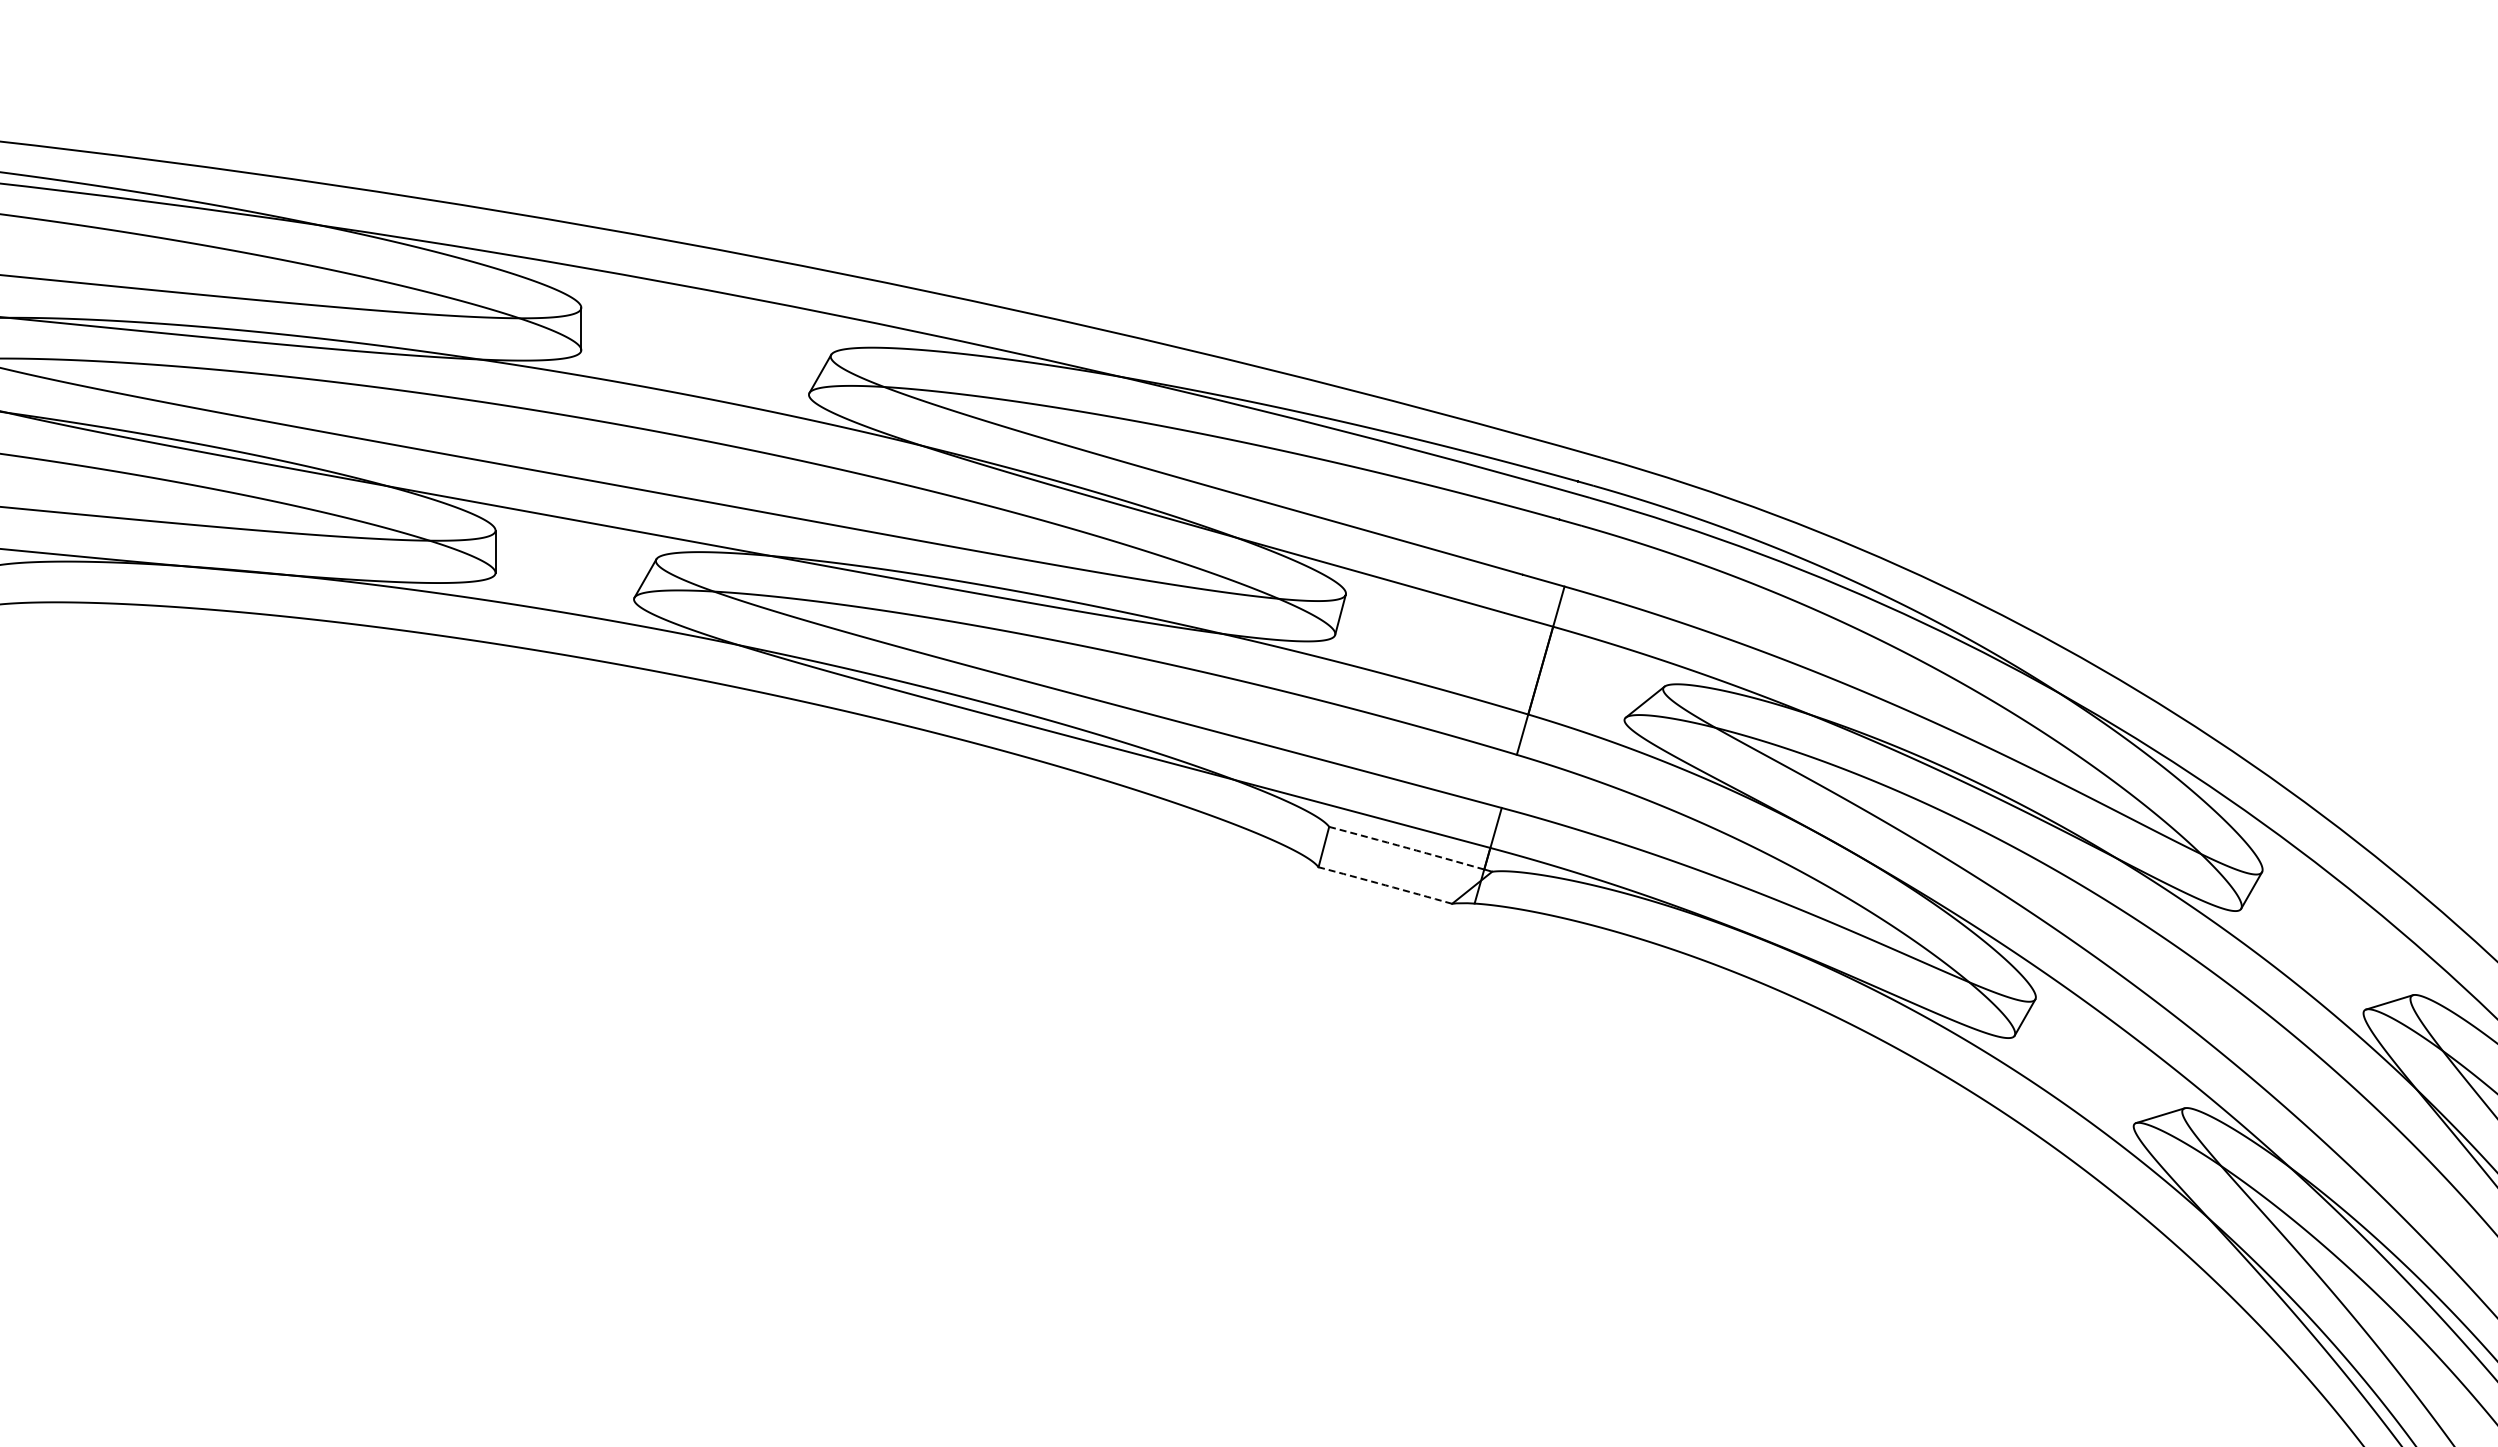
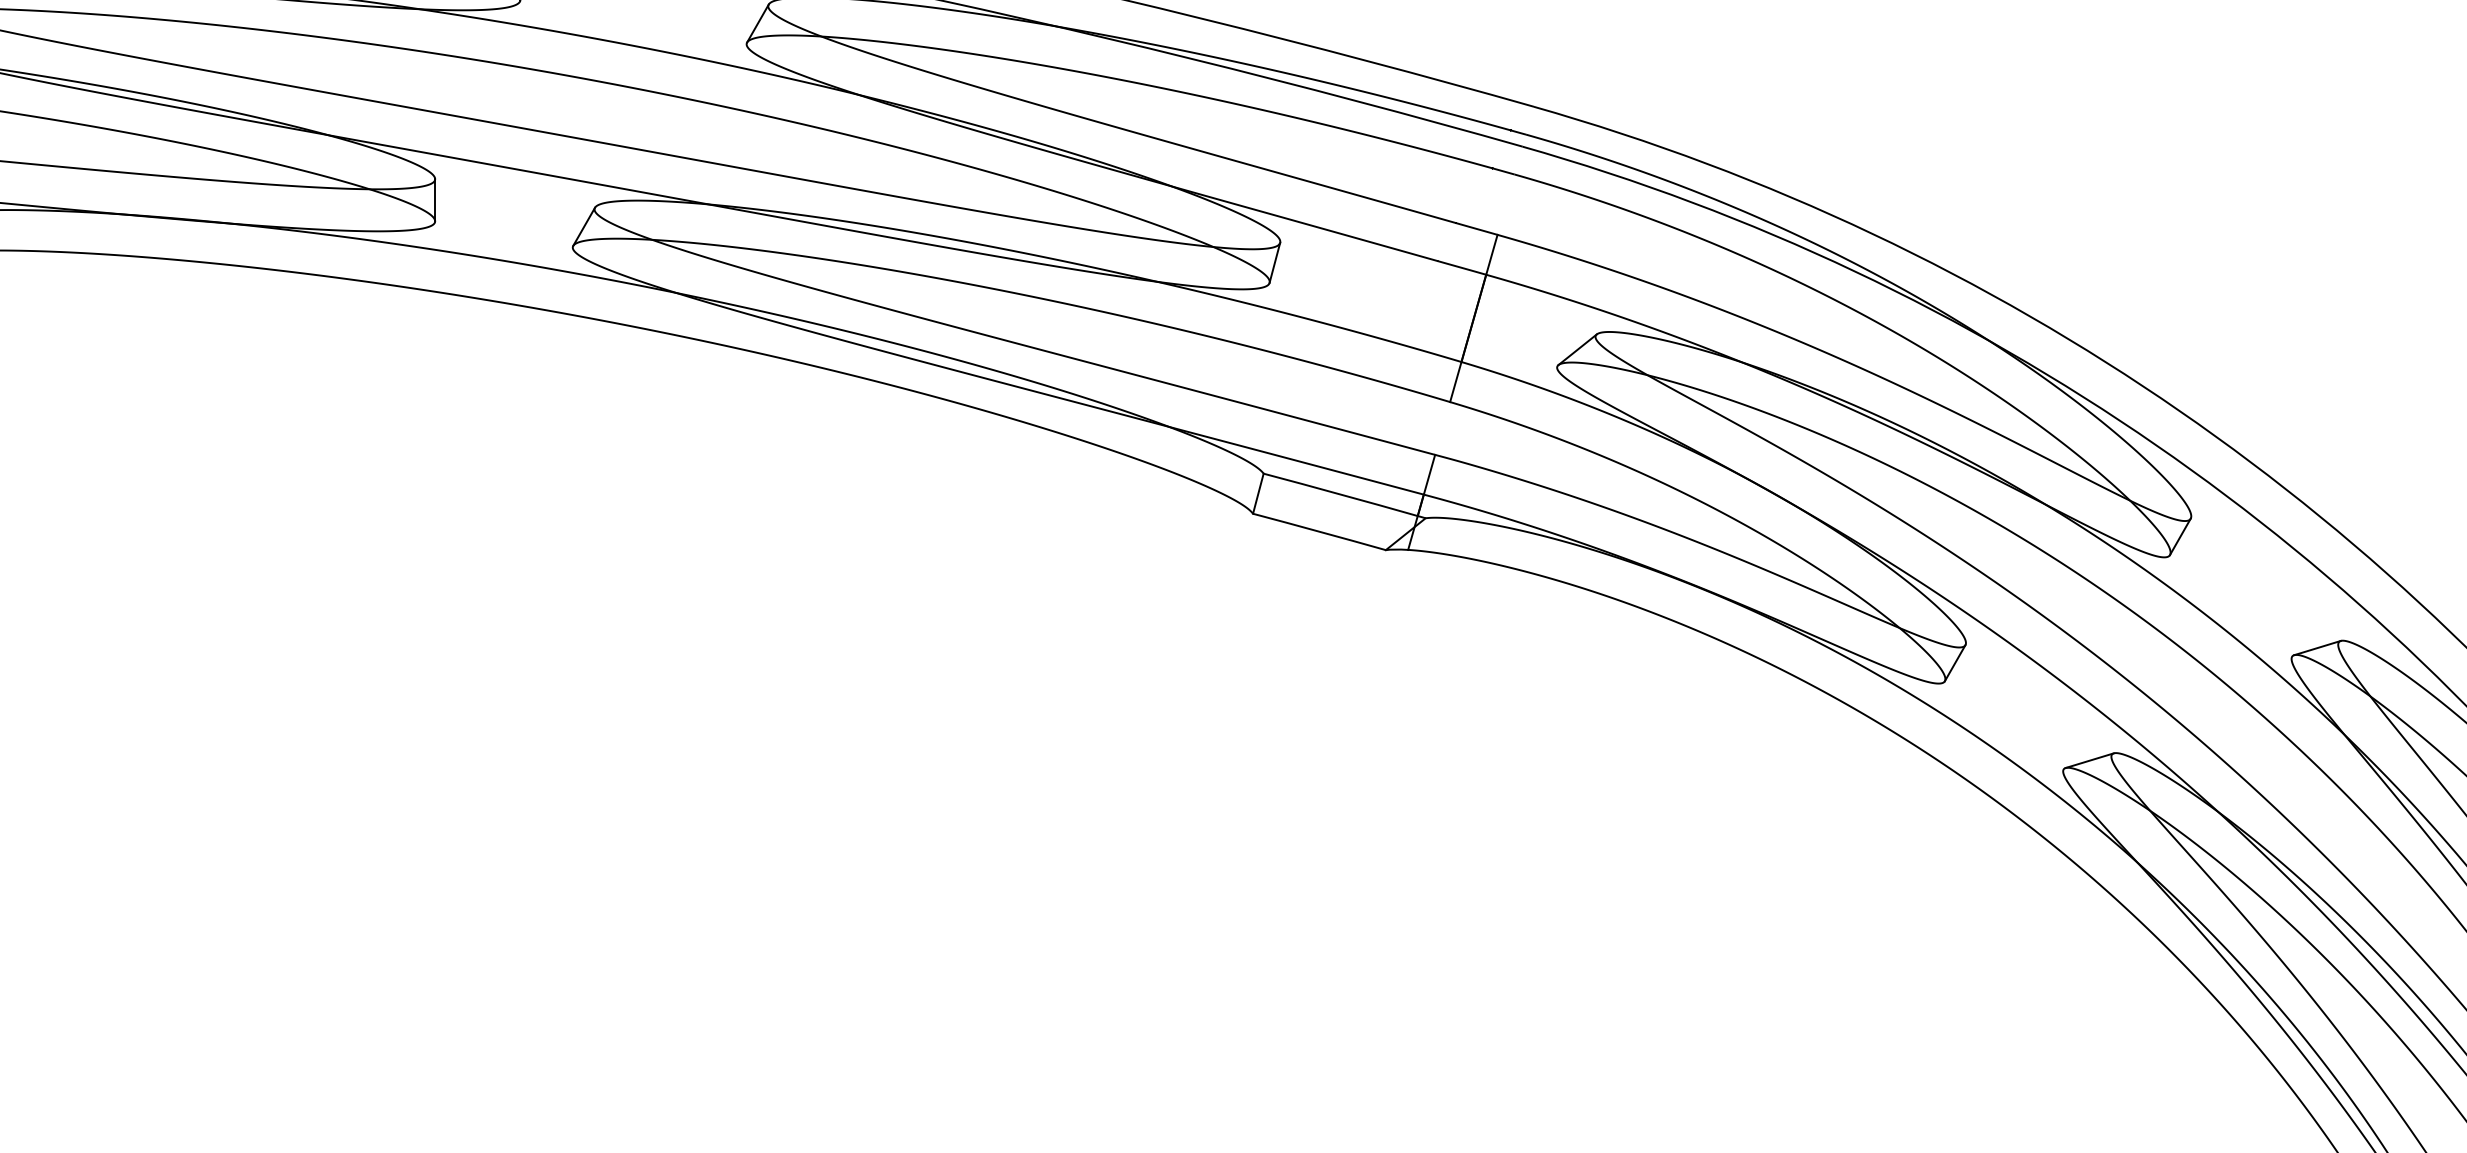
arc: (1406, 847) -> (1340, 494), dashed -> solid
arc: (1385, 885) -> (1319, 531), dashed -> solid

